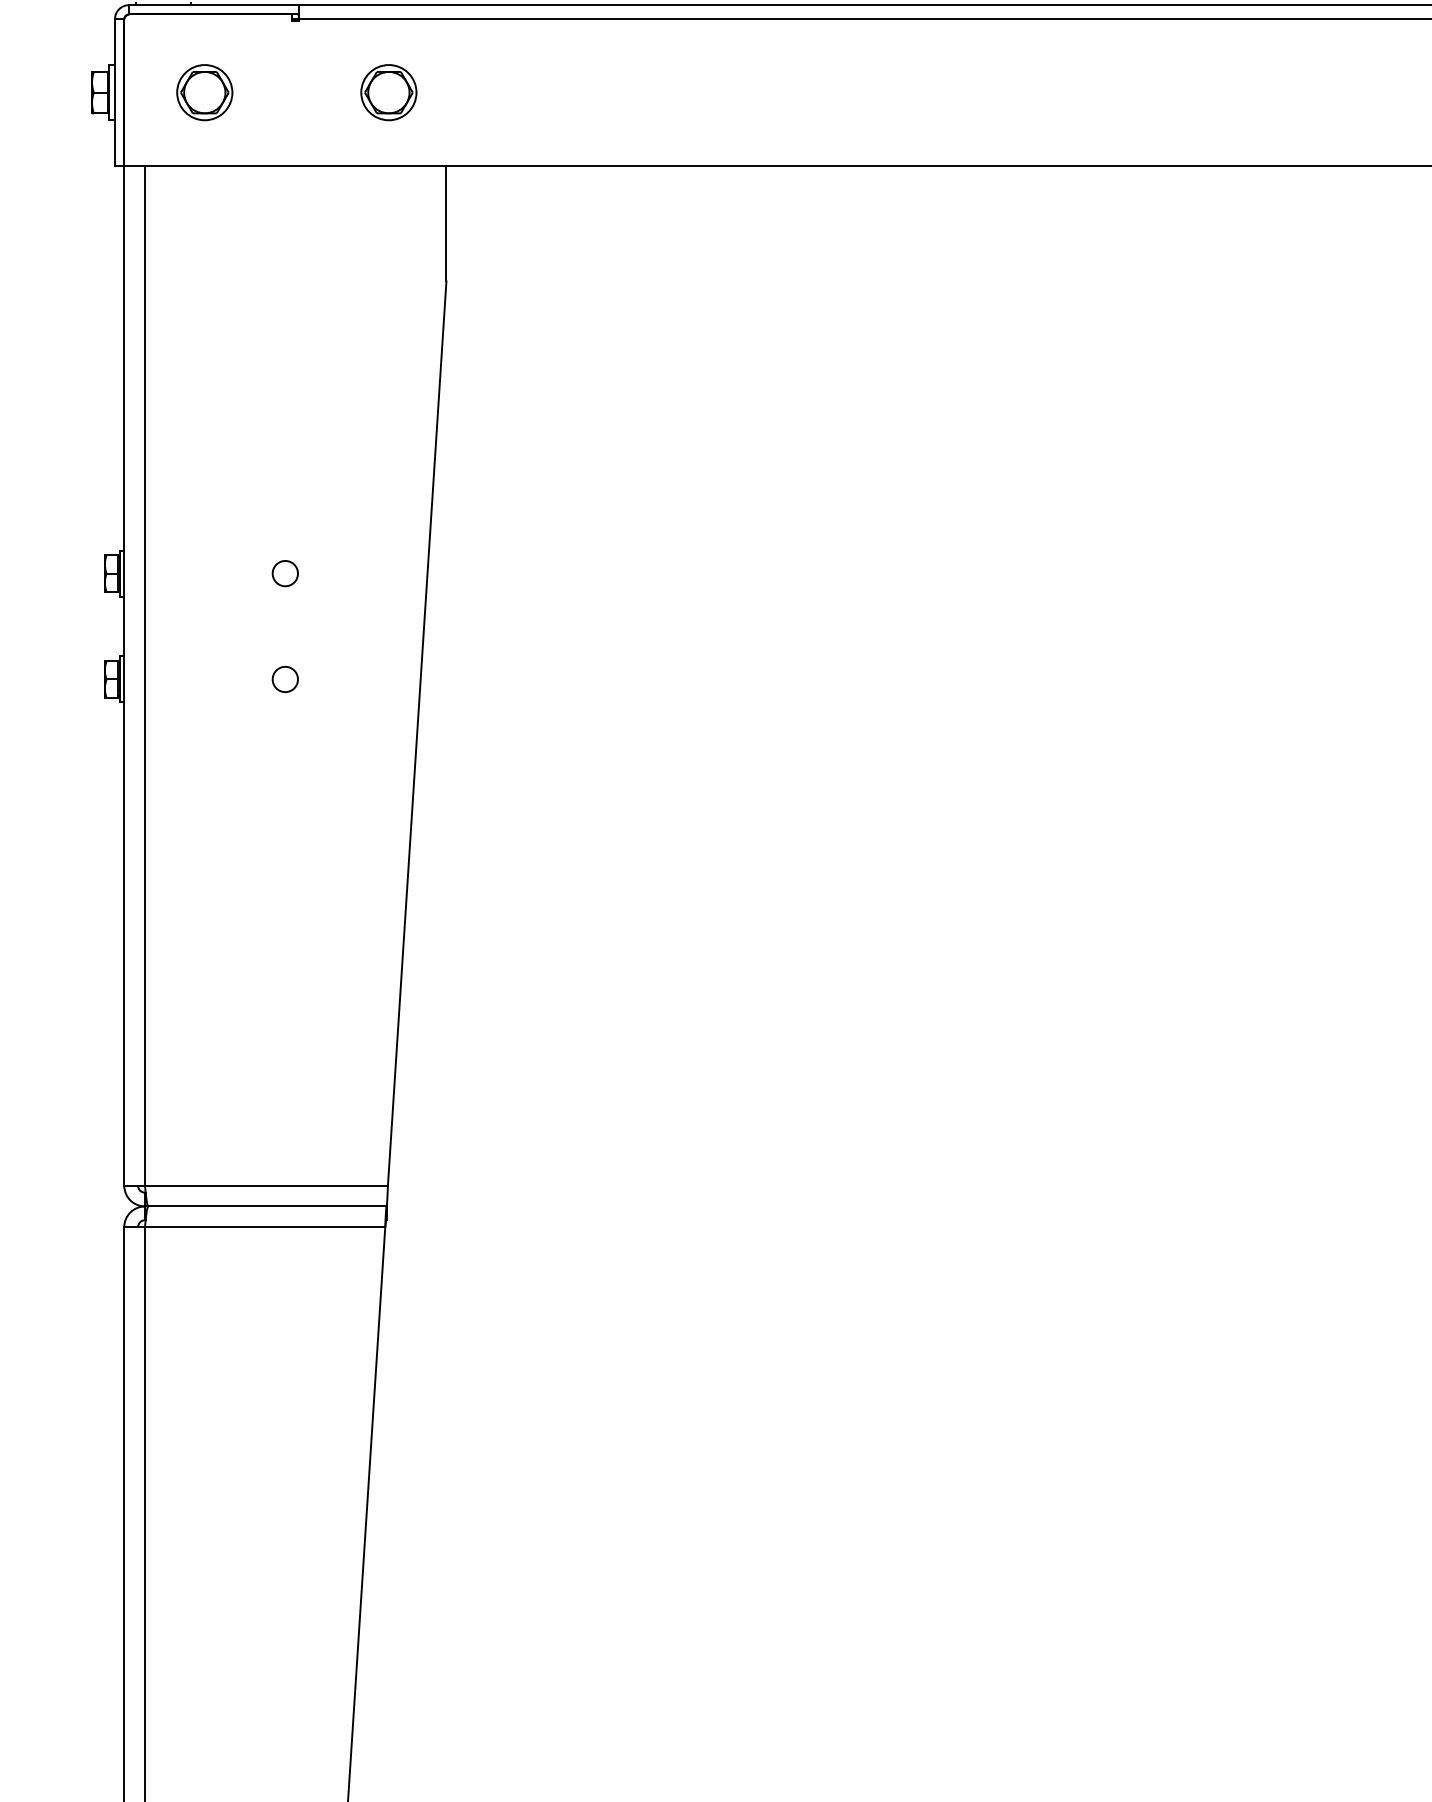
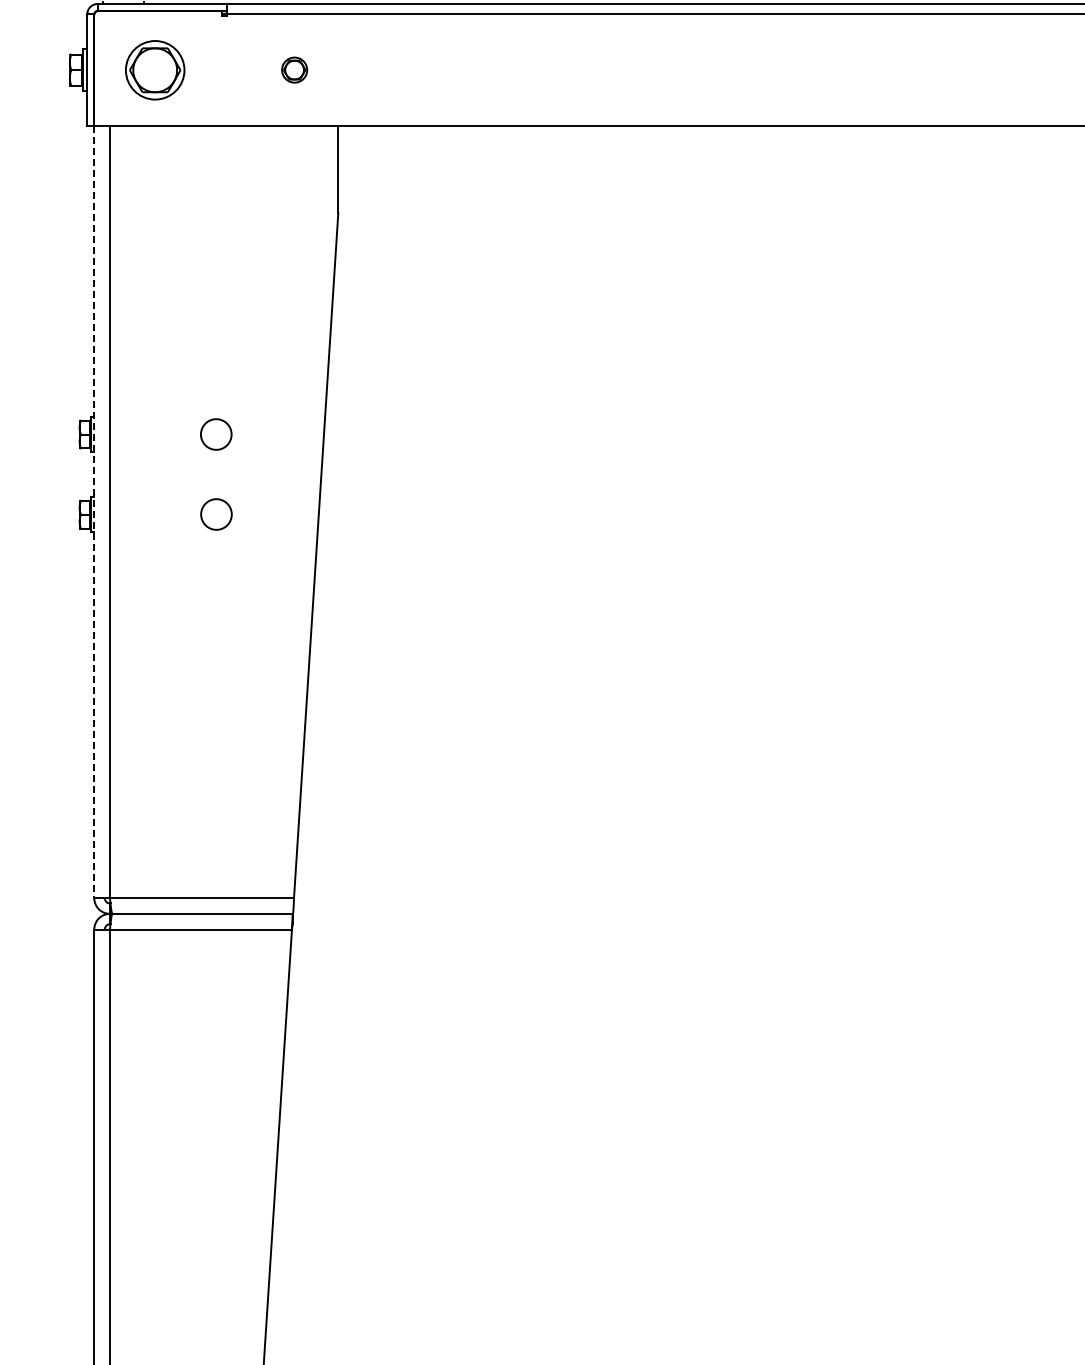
part: (205, 91) -> (155, 69), size x1.4
part: (388, 91) -> (294, 69), size x0.6
circle: (284, 573) -> (215, 434), size x1.6
line: (124, 676) -> (94, 512), solid -> dashed
circle: (284, 679) -> (215, 514), size x1.6

